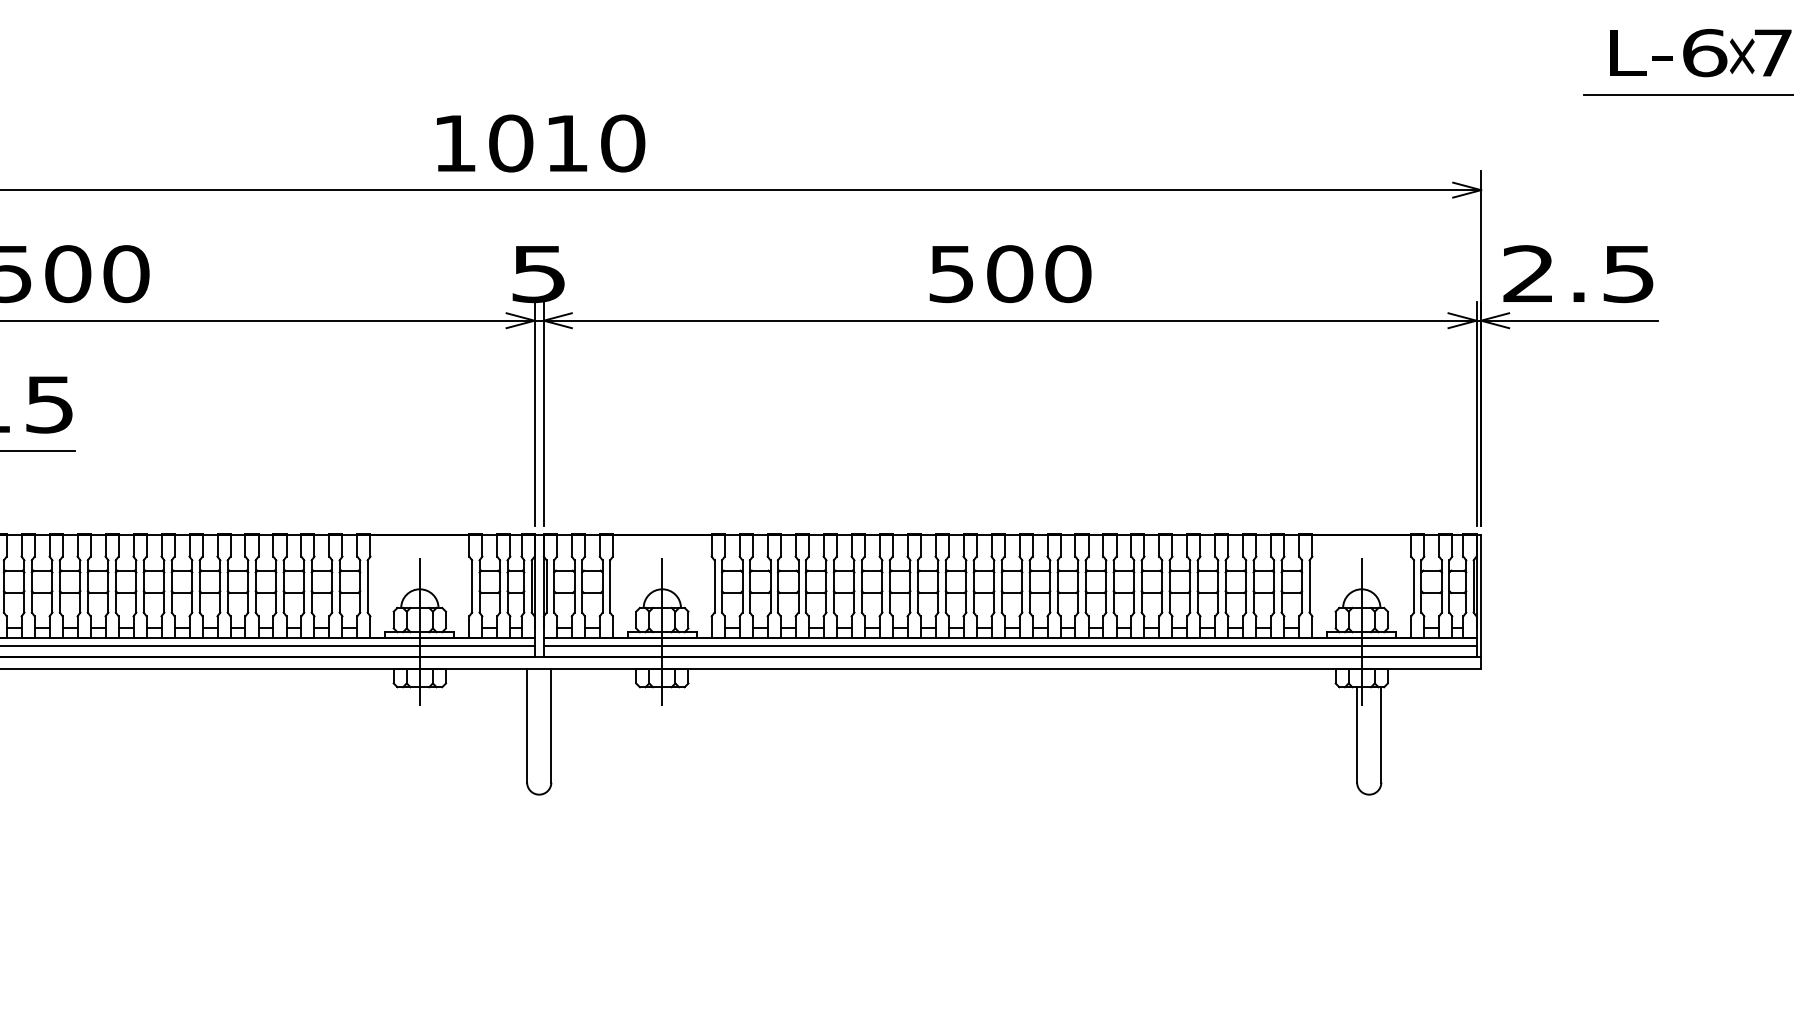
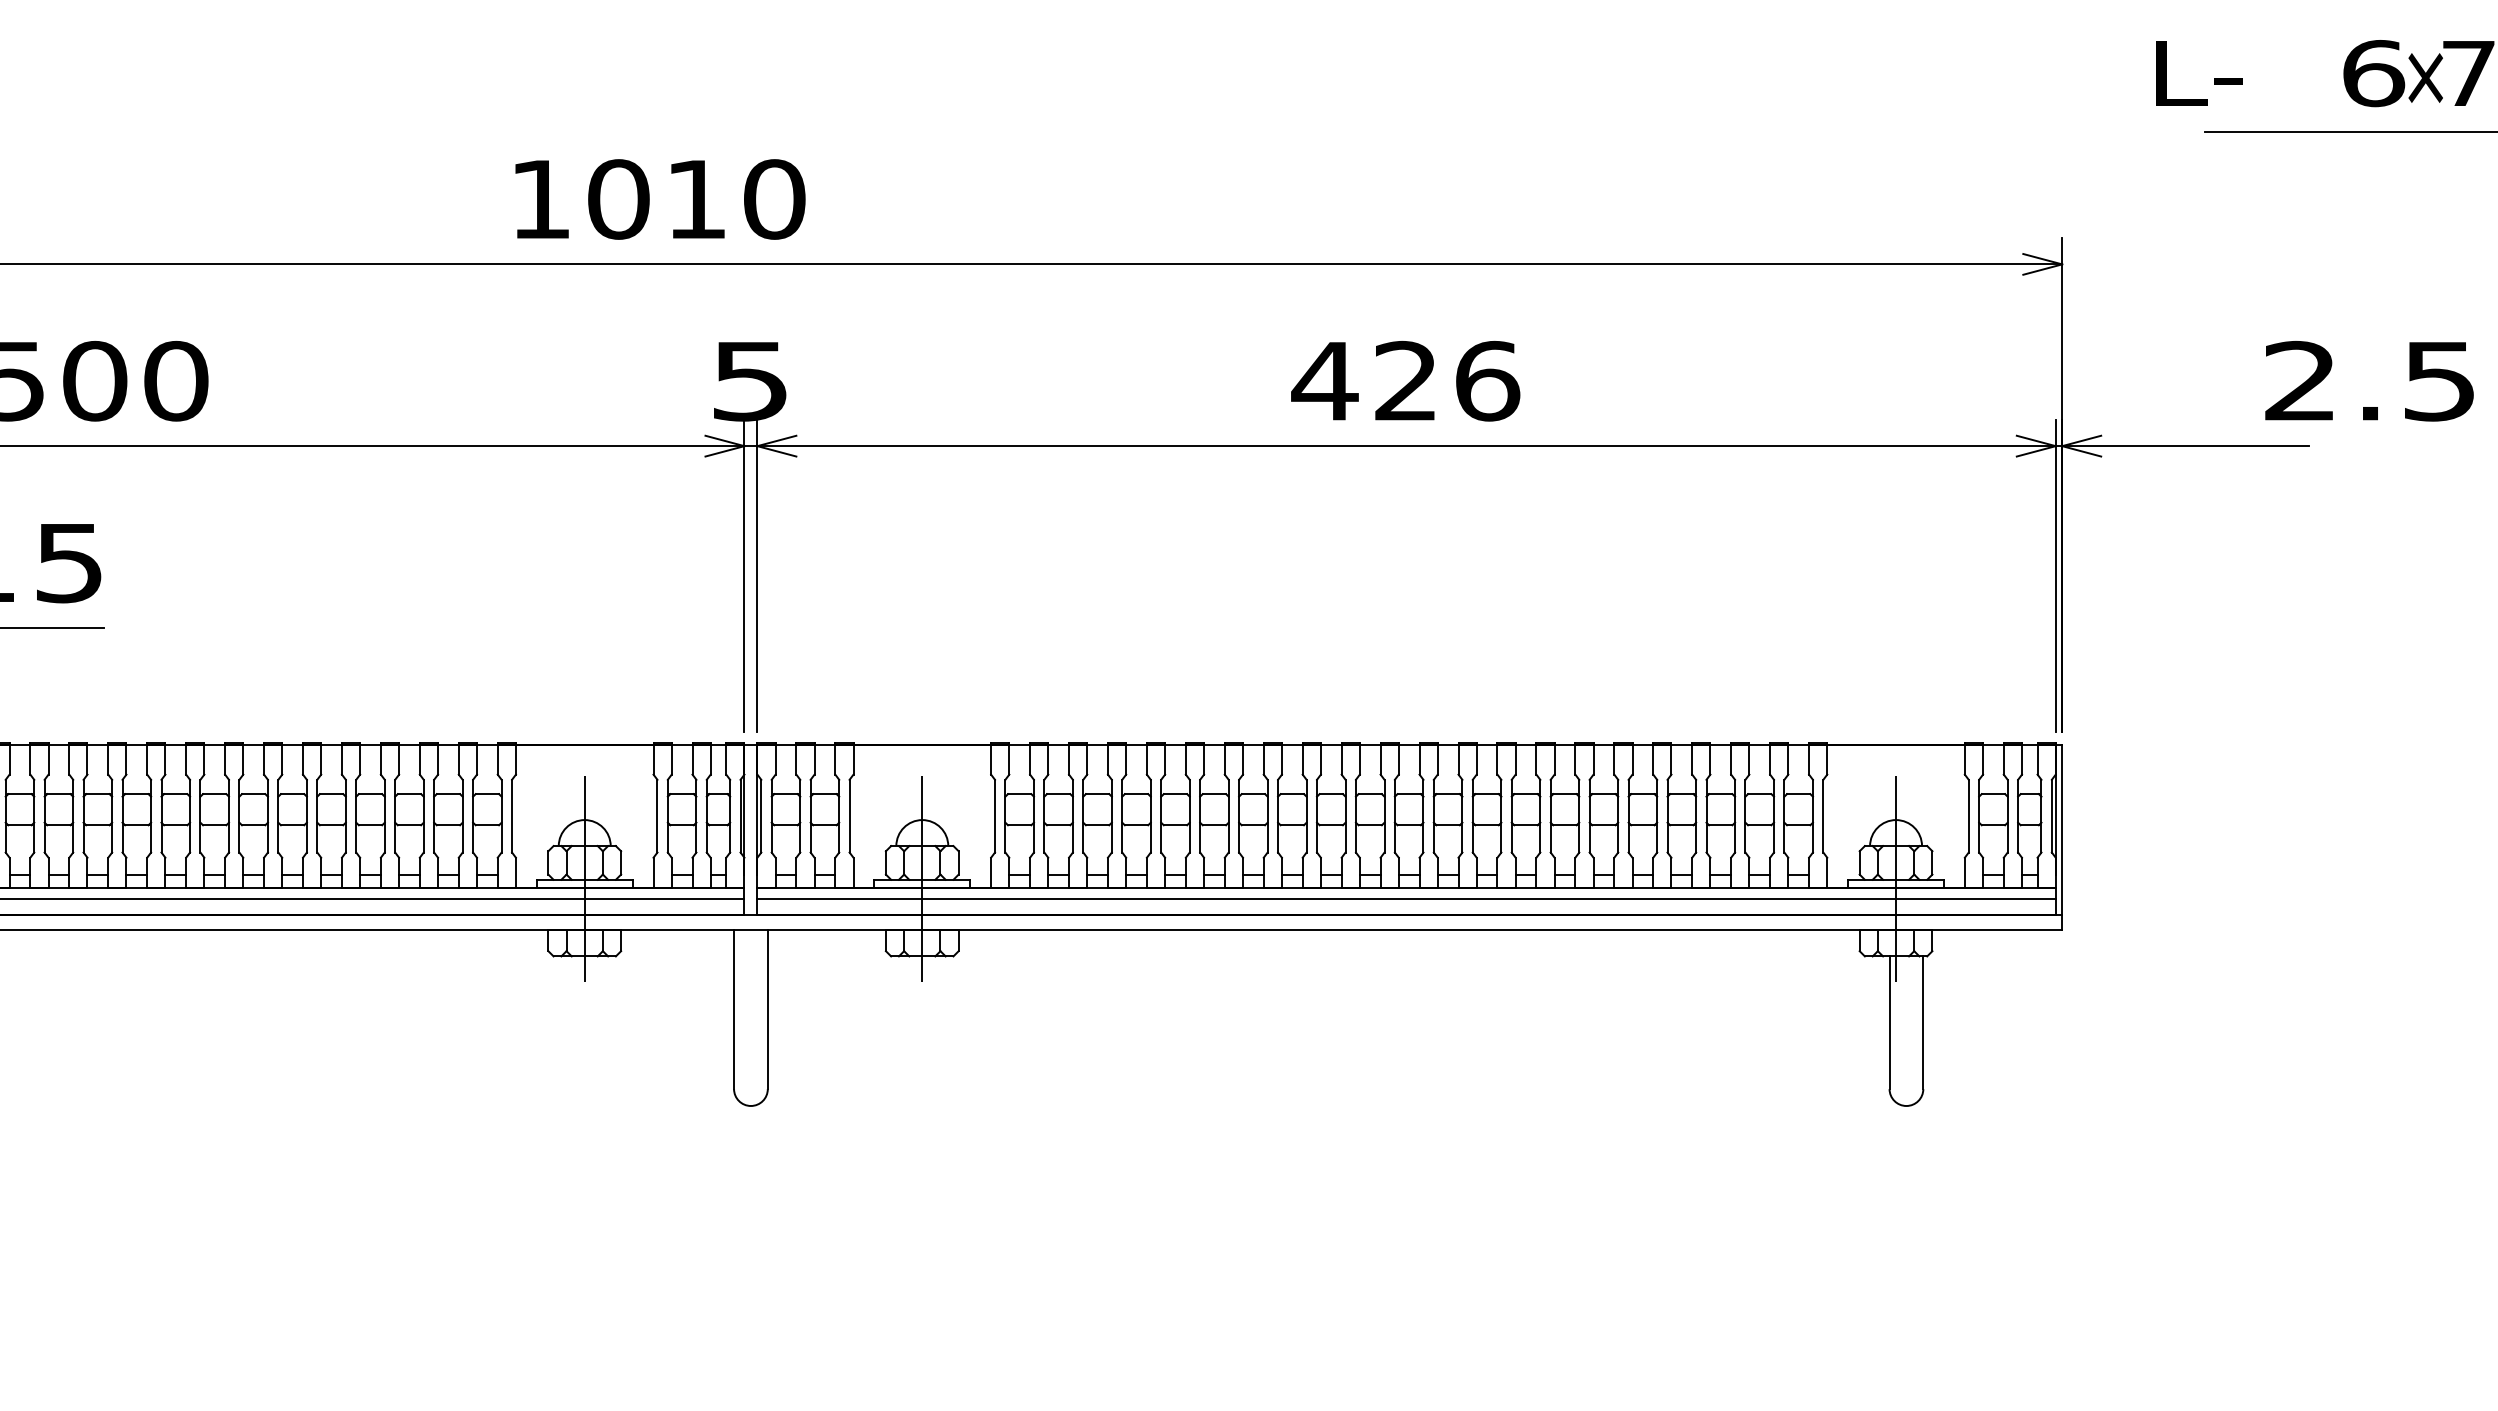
text: (1641, 53) -> (2199, 73), moved
text: (541, 143) -> (660, 199), moved
text: (1009, 273) -> (1405, 380), 500 -> 426
text: (1578, 274) -> (2369, 381), moved

